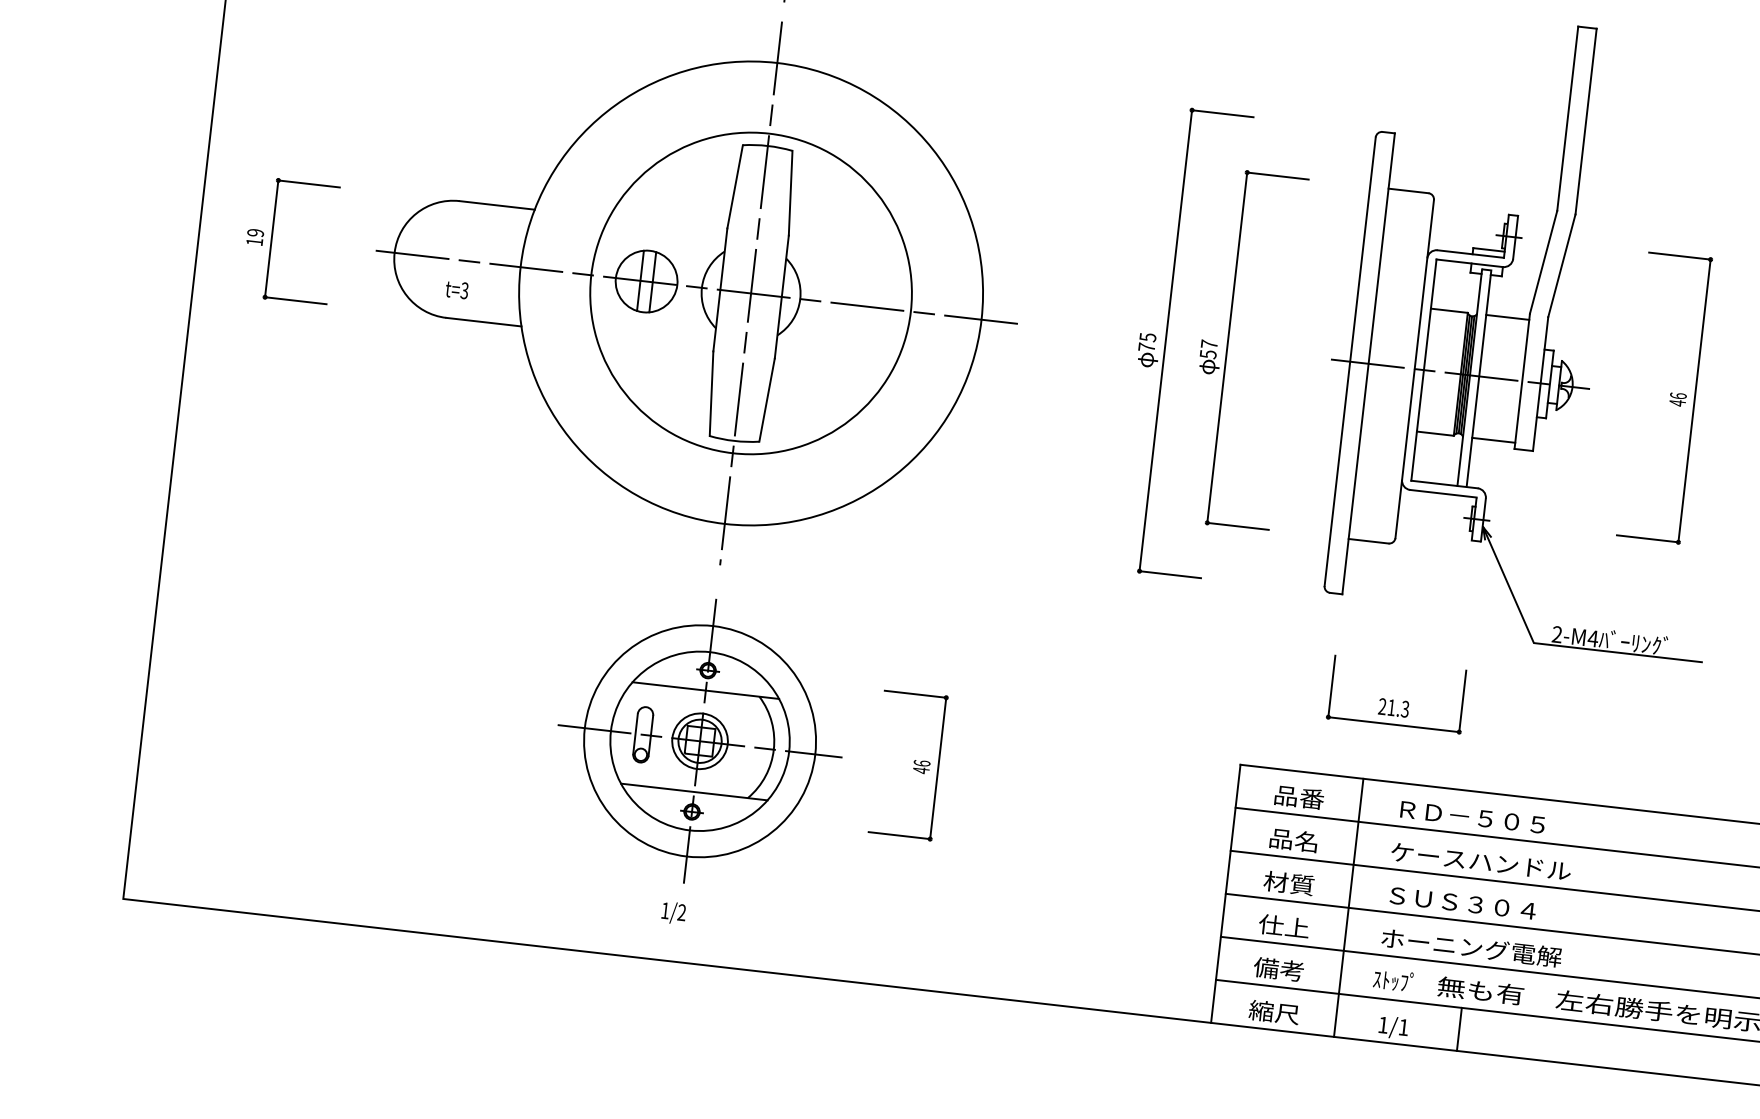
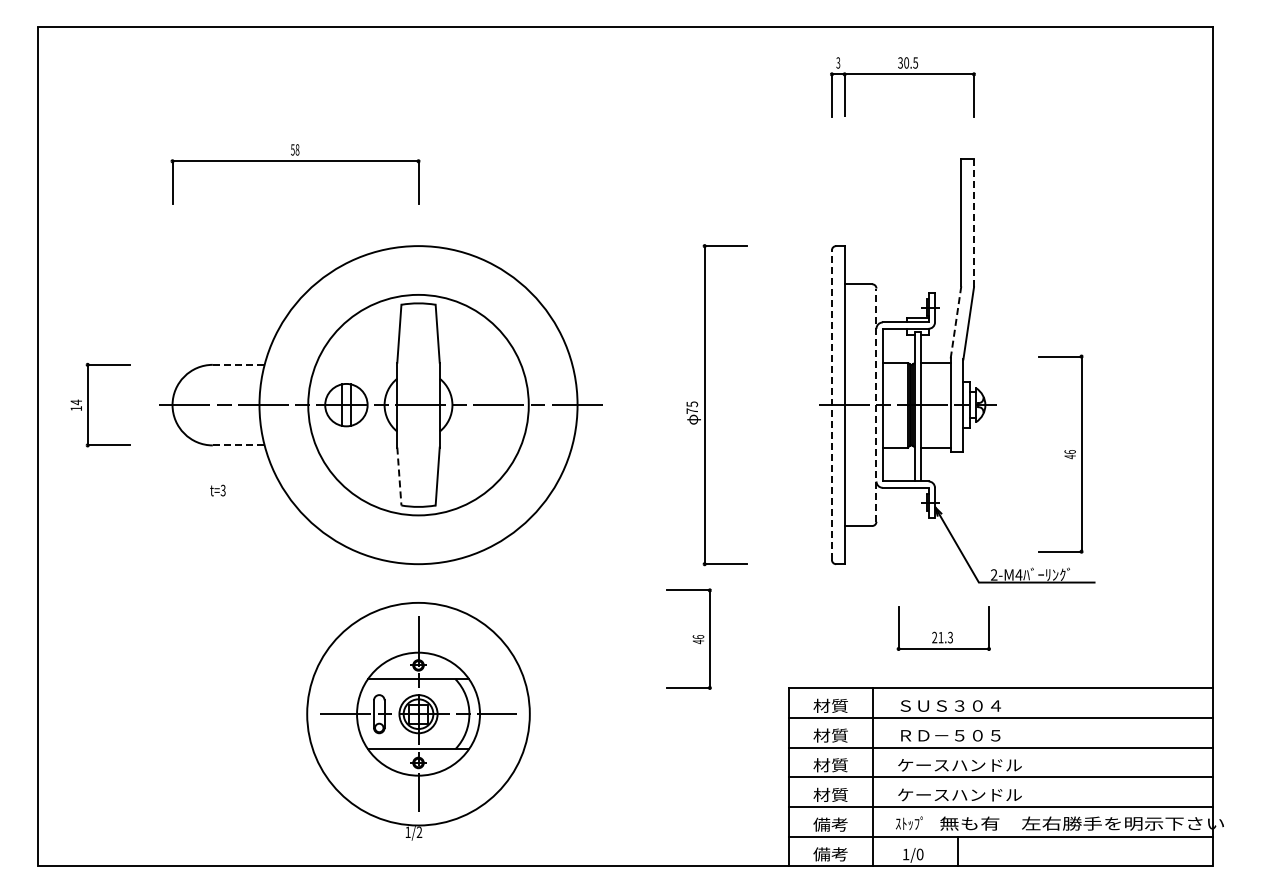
line: (1586, 122) -> (974, 223), solid -> dashed
line: (496, 204) -> (238, 364), solid -> dashed
text: (255, 233) -> (76, 402), 19 -> 14
line: (1544, 261) -> (956, 321), solid -> dashed
text: (456, 289) -> (217, 490), moved
line: (751, 292) -> (418, 404), removed
line: (483, 322) -> (238, 445), solid -> dashed
part: (1227, 346) -> (747, 404), removed
line: (1349, 362) -> (831, 405), solid -> dashed
line: (1414, 369) -> (876, 405), solid -> dashed
line: (711, 395) -> (399, 477), solid -> dashed
part: (1664, 396) -> (1060, 453), moved
part: (1396, 694) -> (943, 628), moved
circle: (700, 740) -> (418, 713), size x1.4
part: (907, 763) -> (688, 638), moved
text: (1298, 796) -> (830, 705), 品番 -> 材質
text: (1472, 816) -> (950, 705), ＲＤ－５０５ -> ＳＵＳ３０４
text: (1293, 840) -> (830, 735), 品名 -> 材質
text: (1480, 861) -> (959, 735), ケースハンドル -> ＲＤ－５０５
text: (1475, 904) -> (959, 765), ＳＵＳ３０４ -> ケースハンドル
text: (1283, 925) -> (830, 794), 仕上 -> 材質
text: (1472, 947) -> (960, 794), ホーニング電解 -> ケースハンドル
text: (1273, 1012) -> (830, 854), 縮尺 -> 備考
text: (1402, 1027) -> (919, 854), 1/1 -> 1/0

